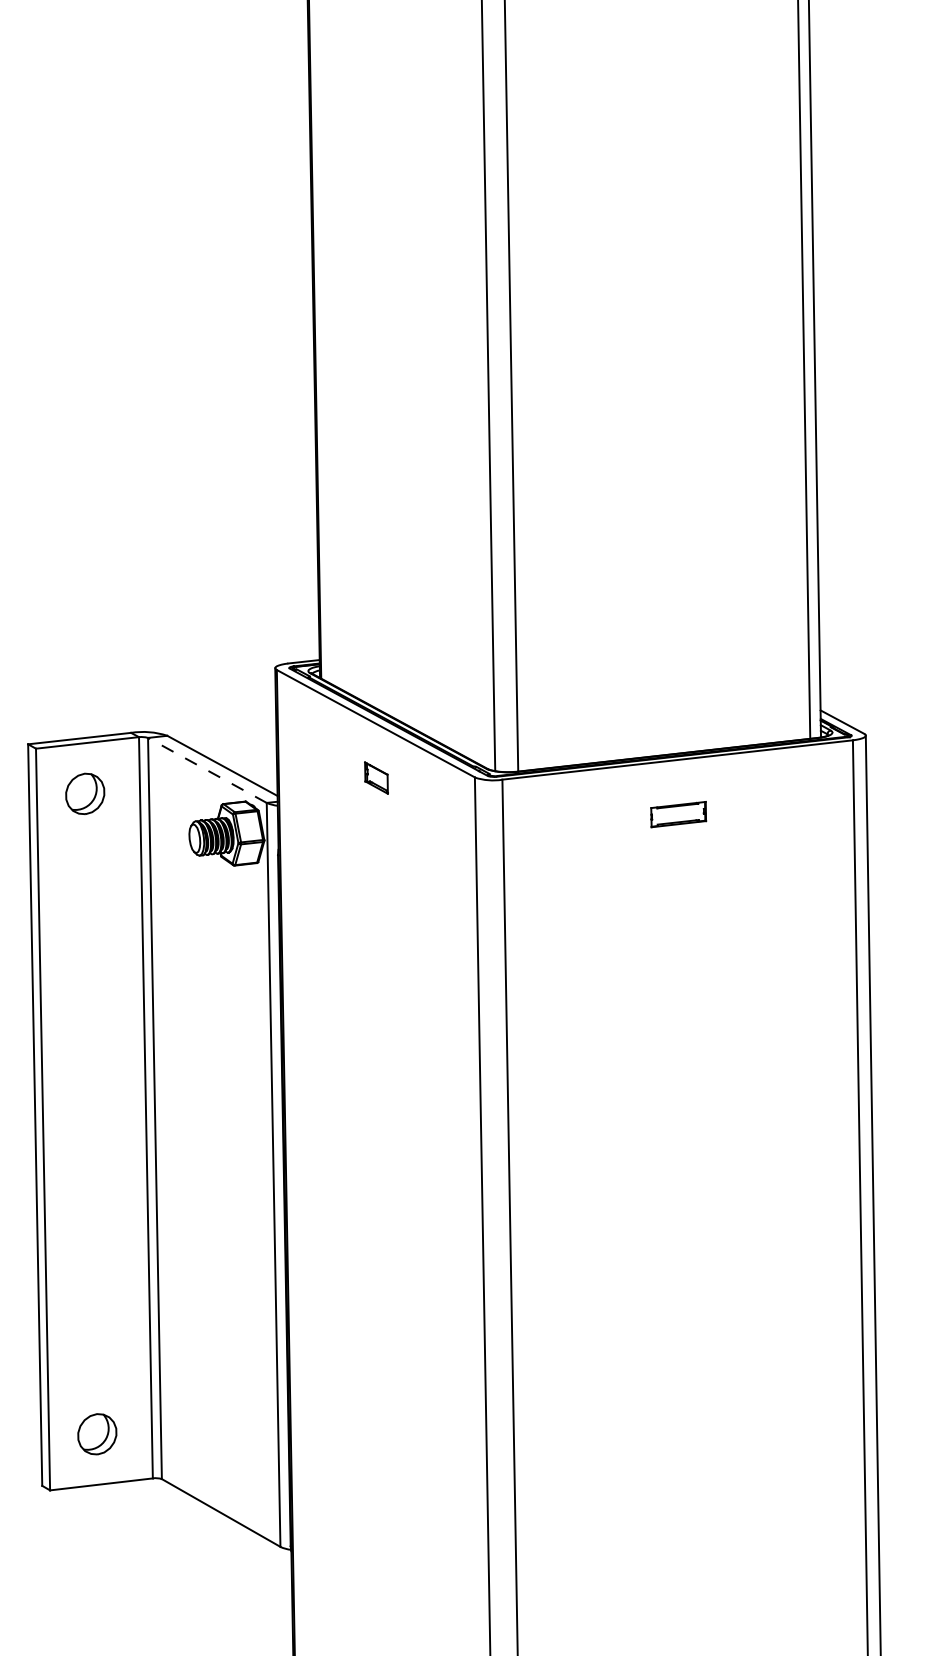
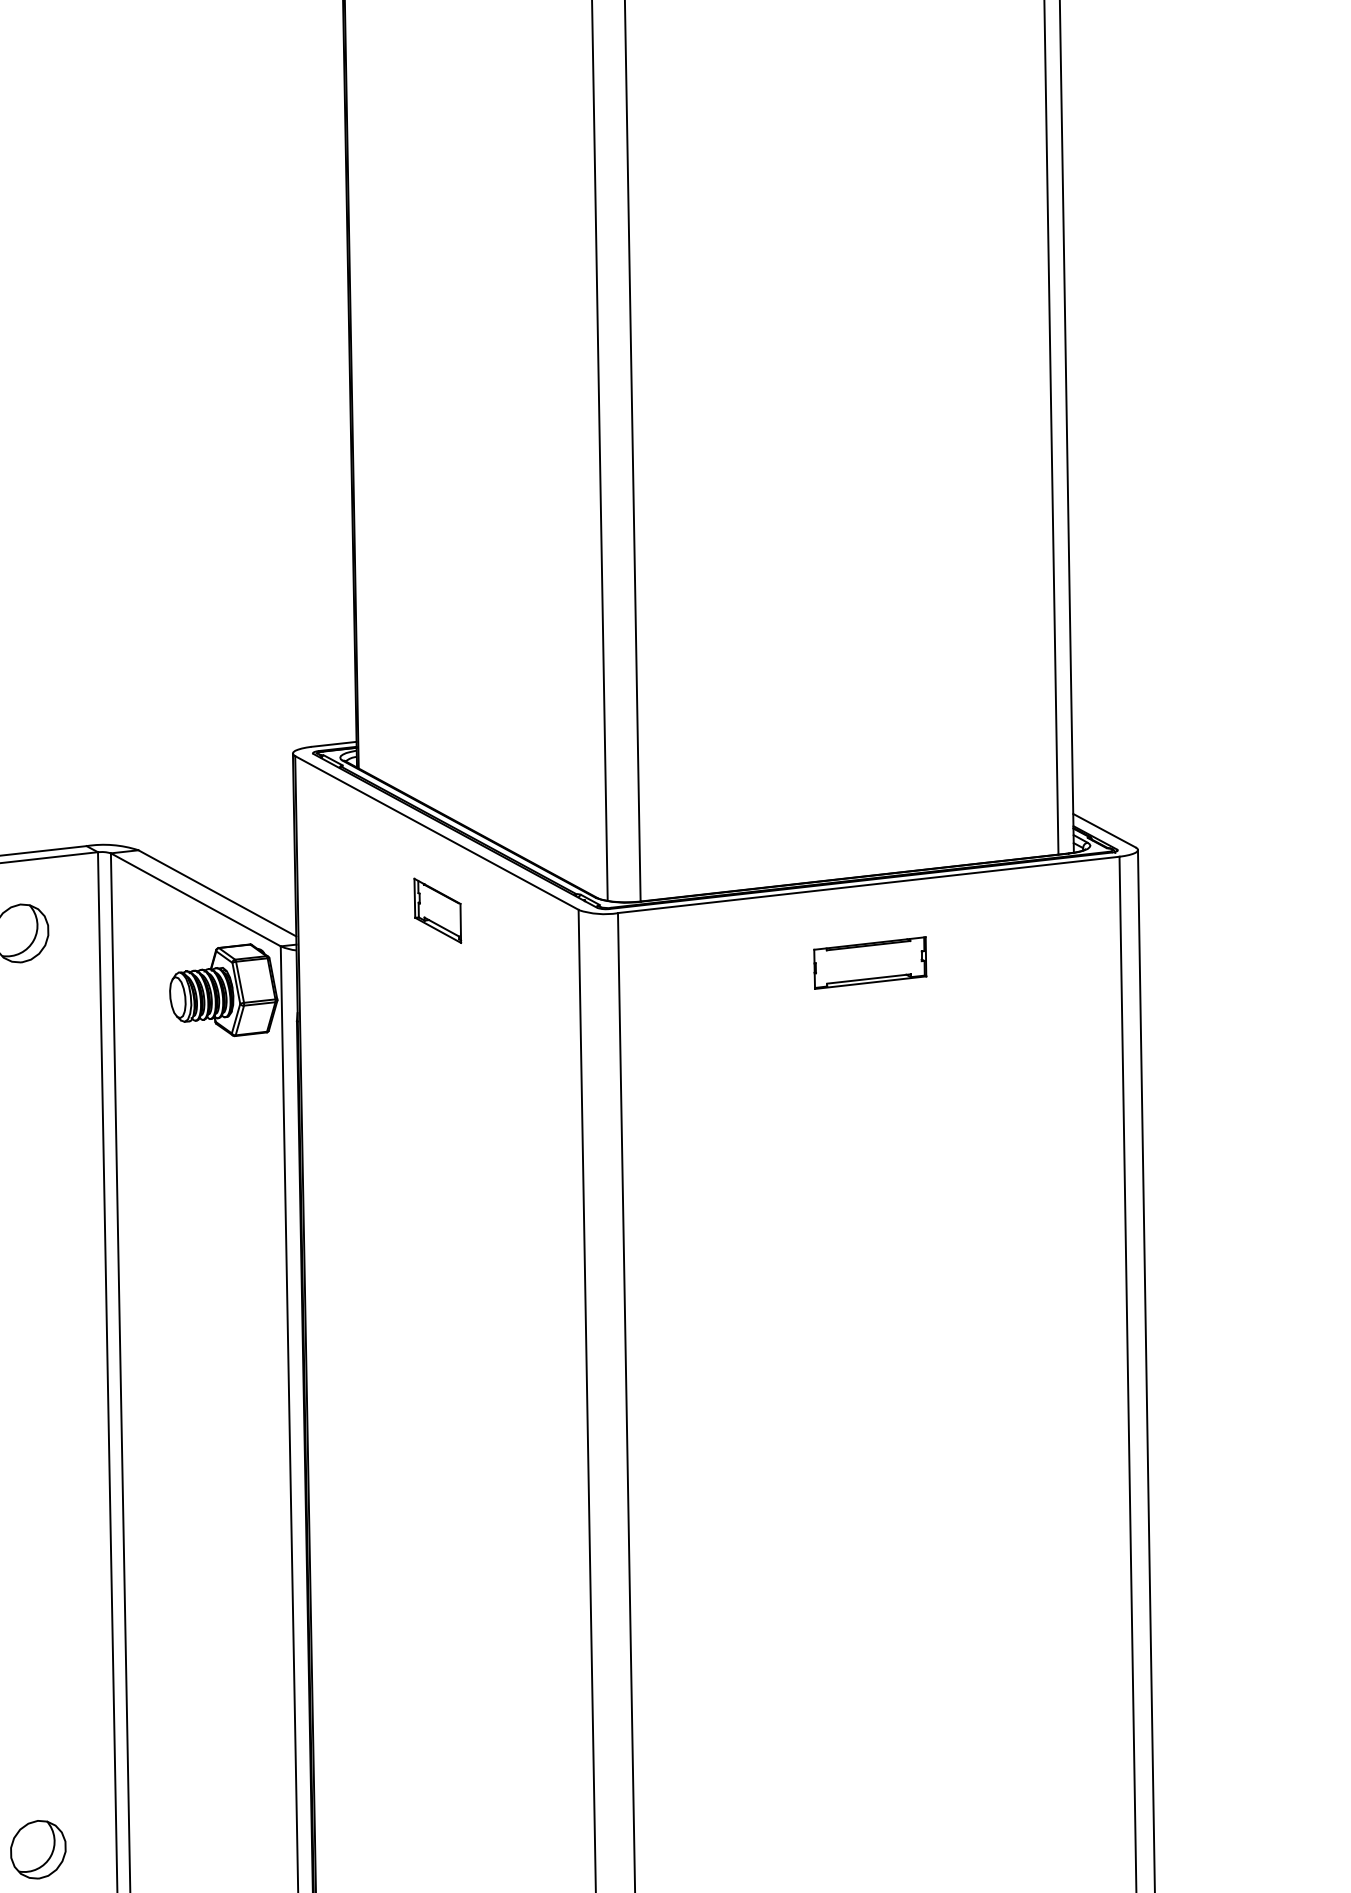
line: (207, 770) -> (195, 899), dashed -> solid
part: (376, 777) -> (437, 909), size x1.43
part: (678, 814) -> (869, 962), size x1.43

